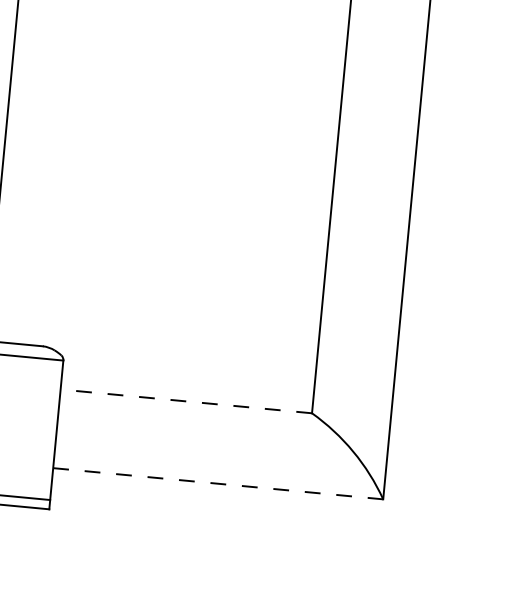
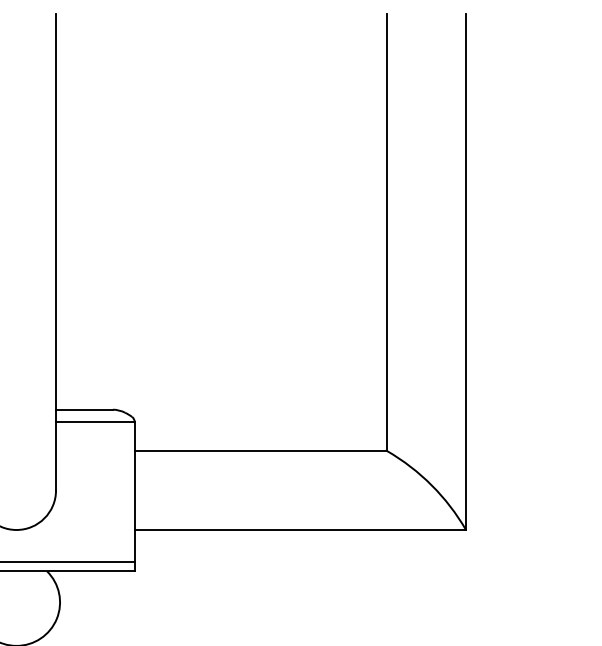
line: (185, 401) -> (260, 451), dashed -> solid
line: (218, 483) -> (300, 529), dashed -> solid

